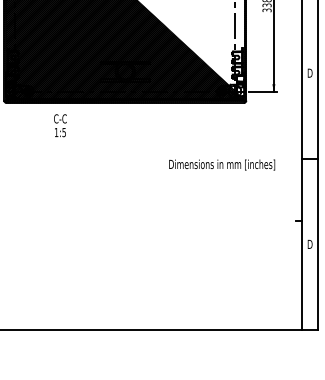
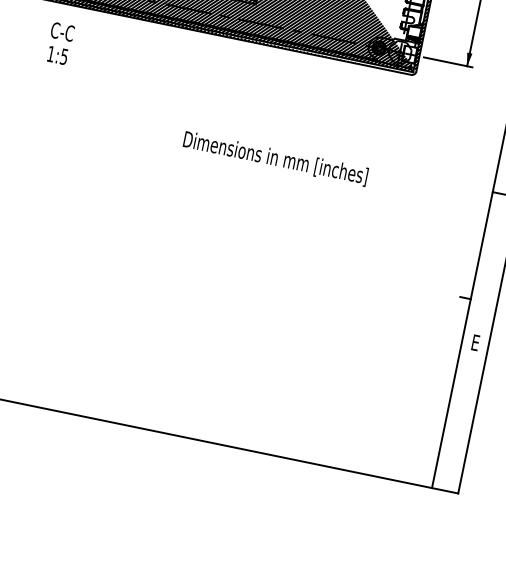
text: (60, 125) -> (60, 43), moved
text: (222, 164) -> (276, 157), moved
text: (309, 243) -> (474, 341), D -> E

